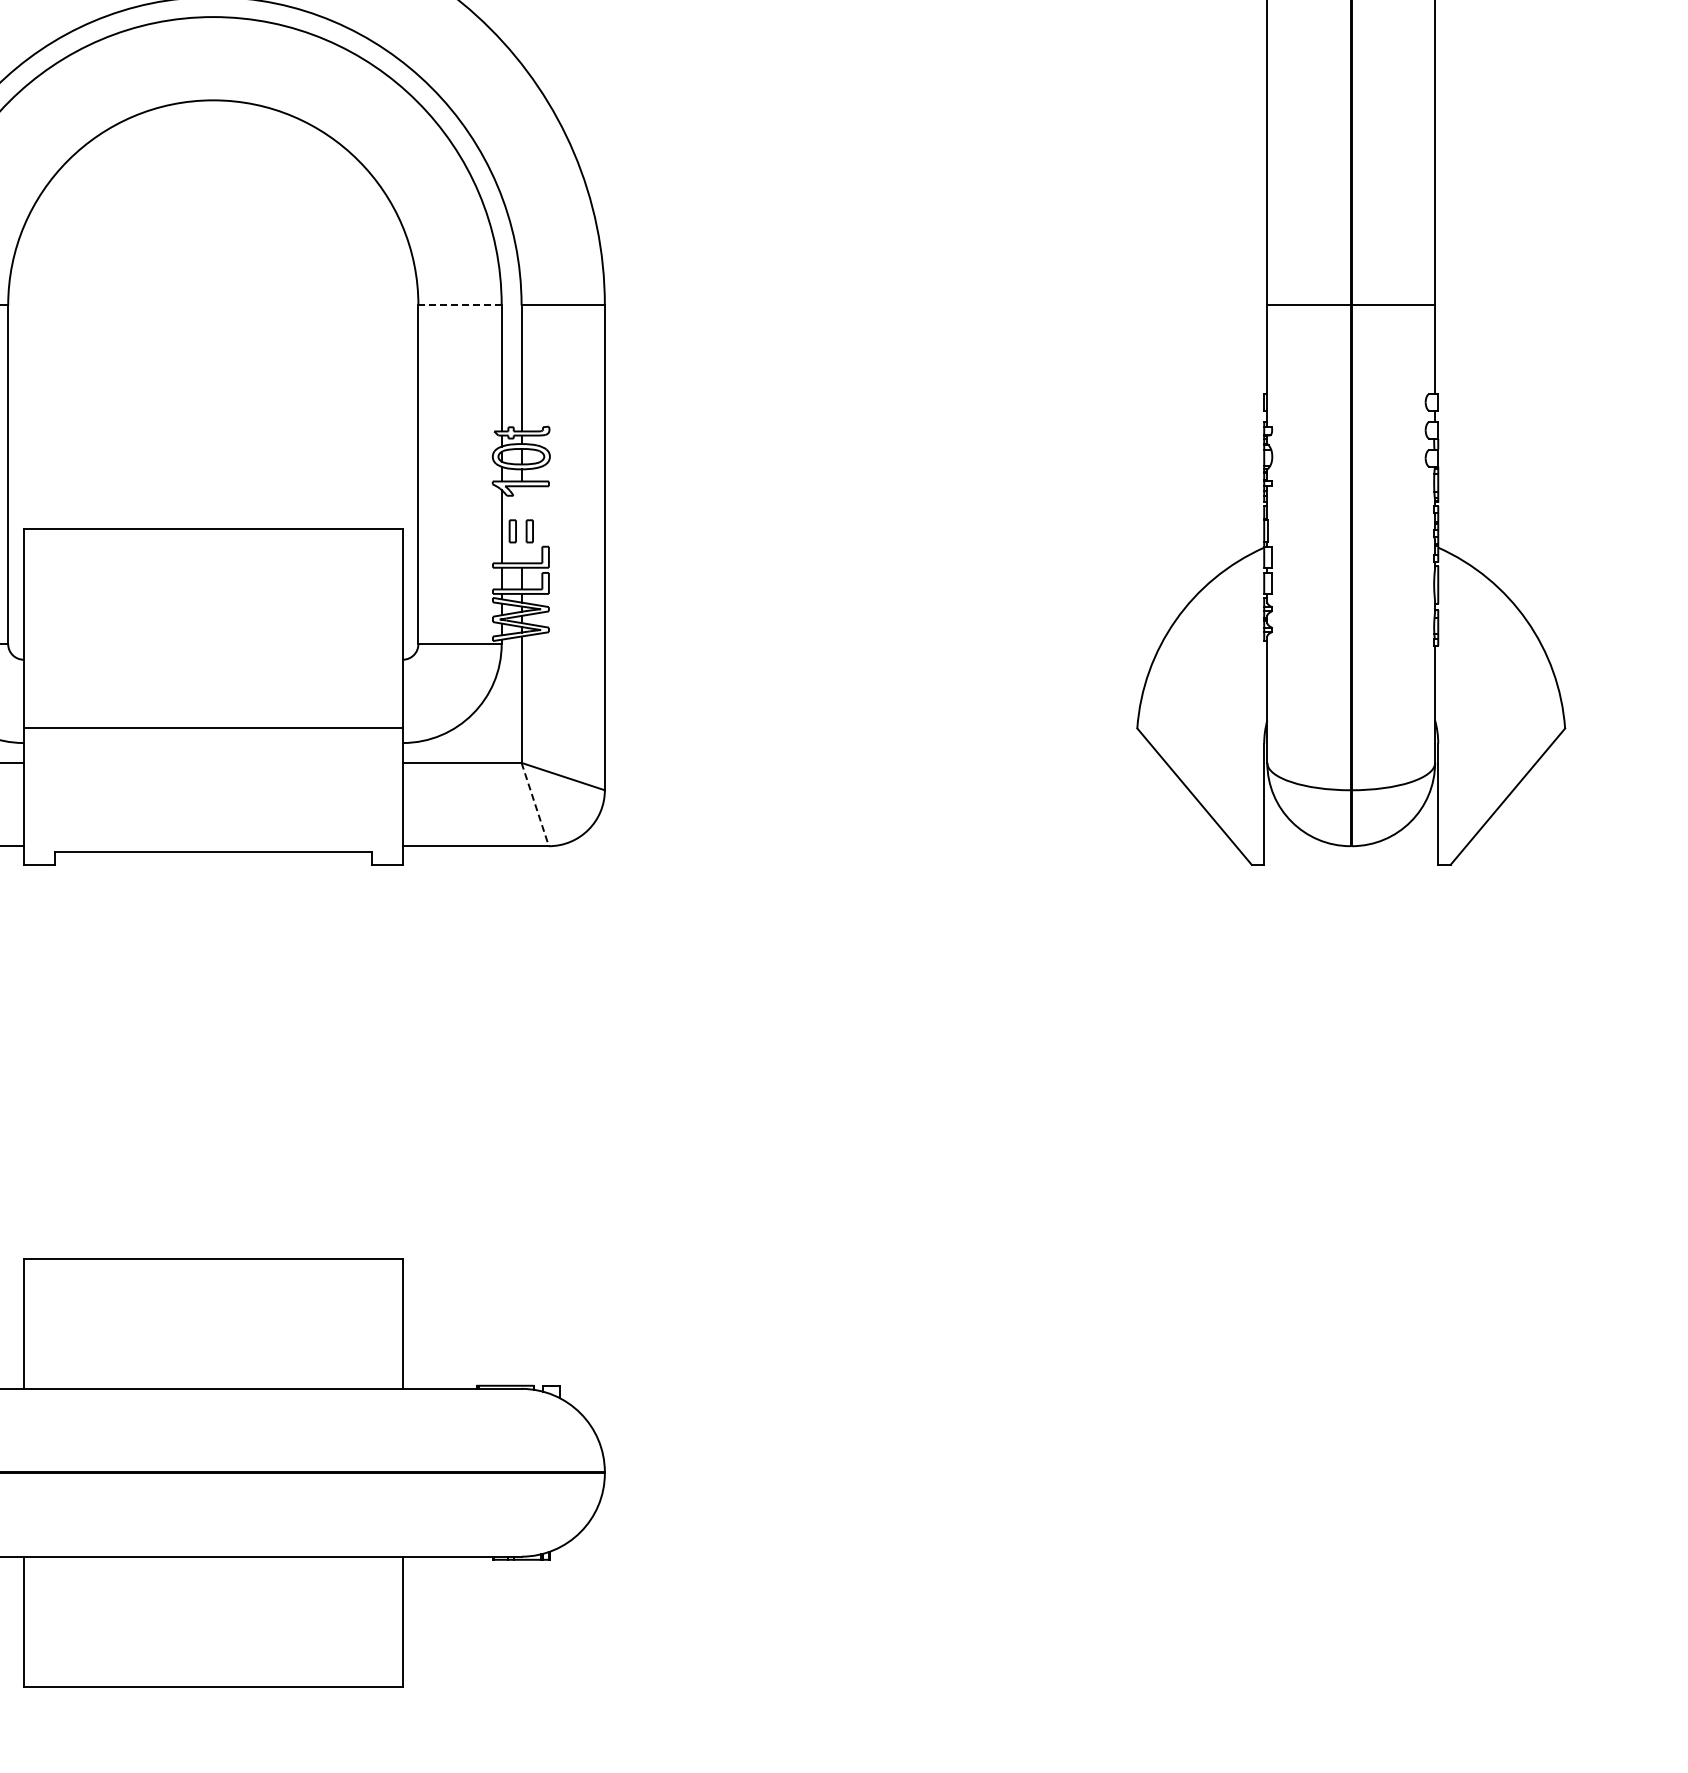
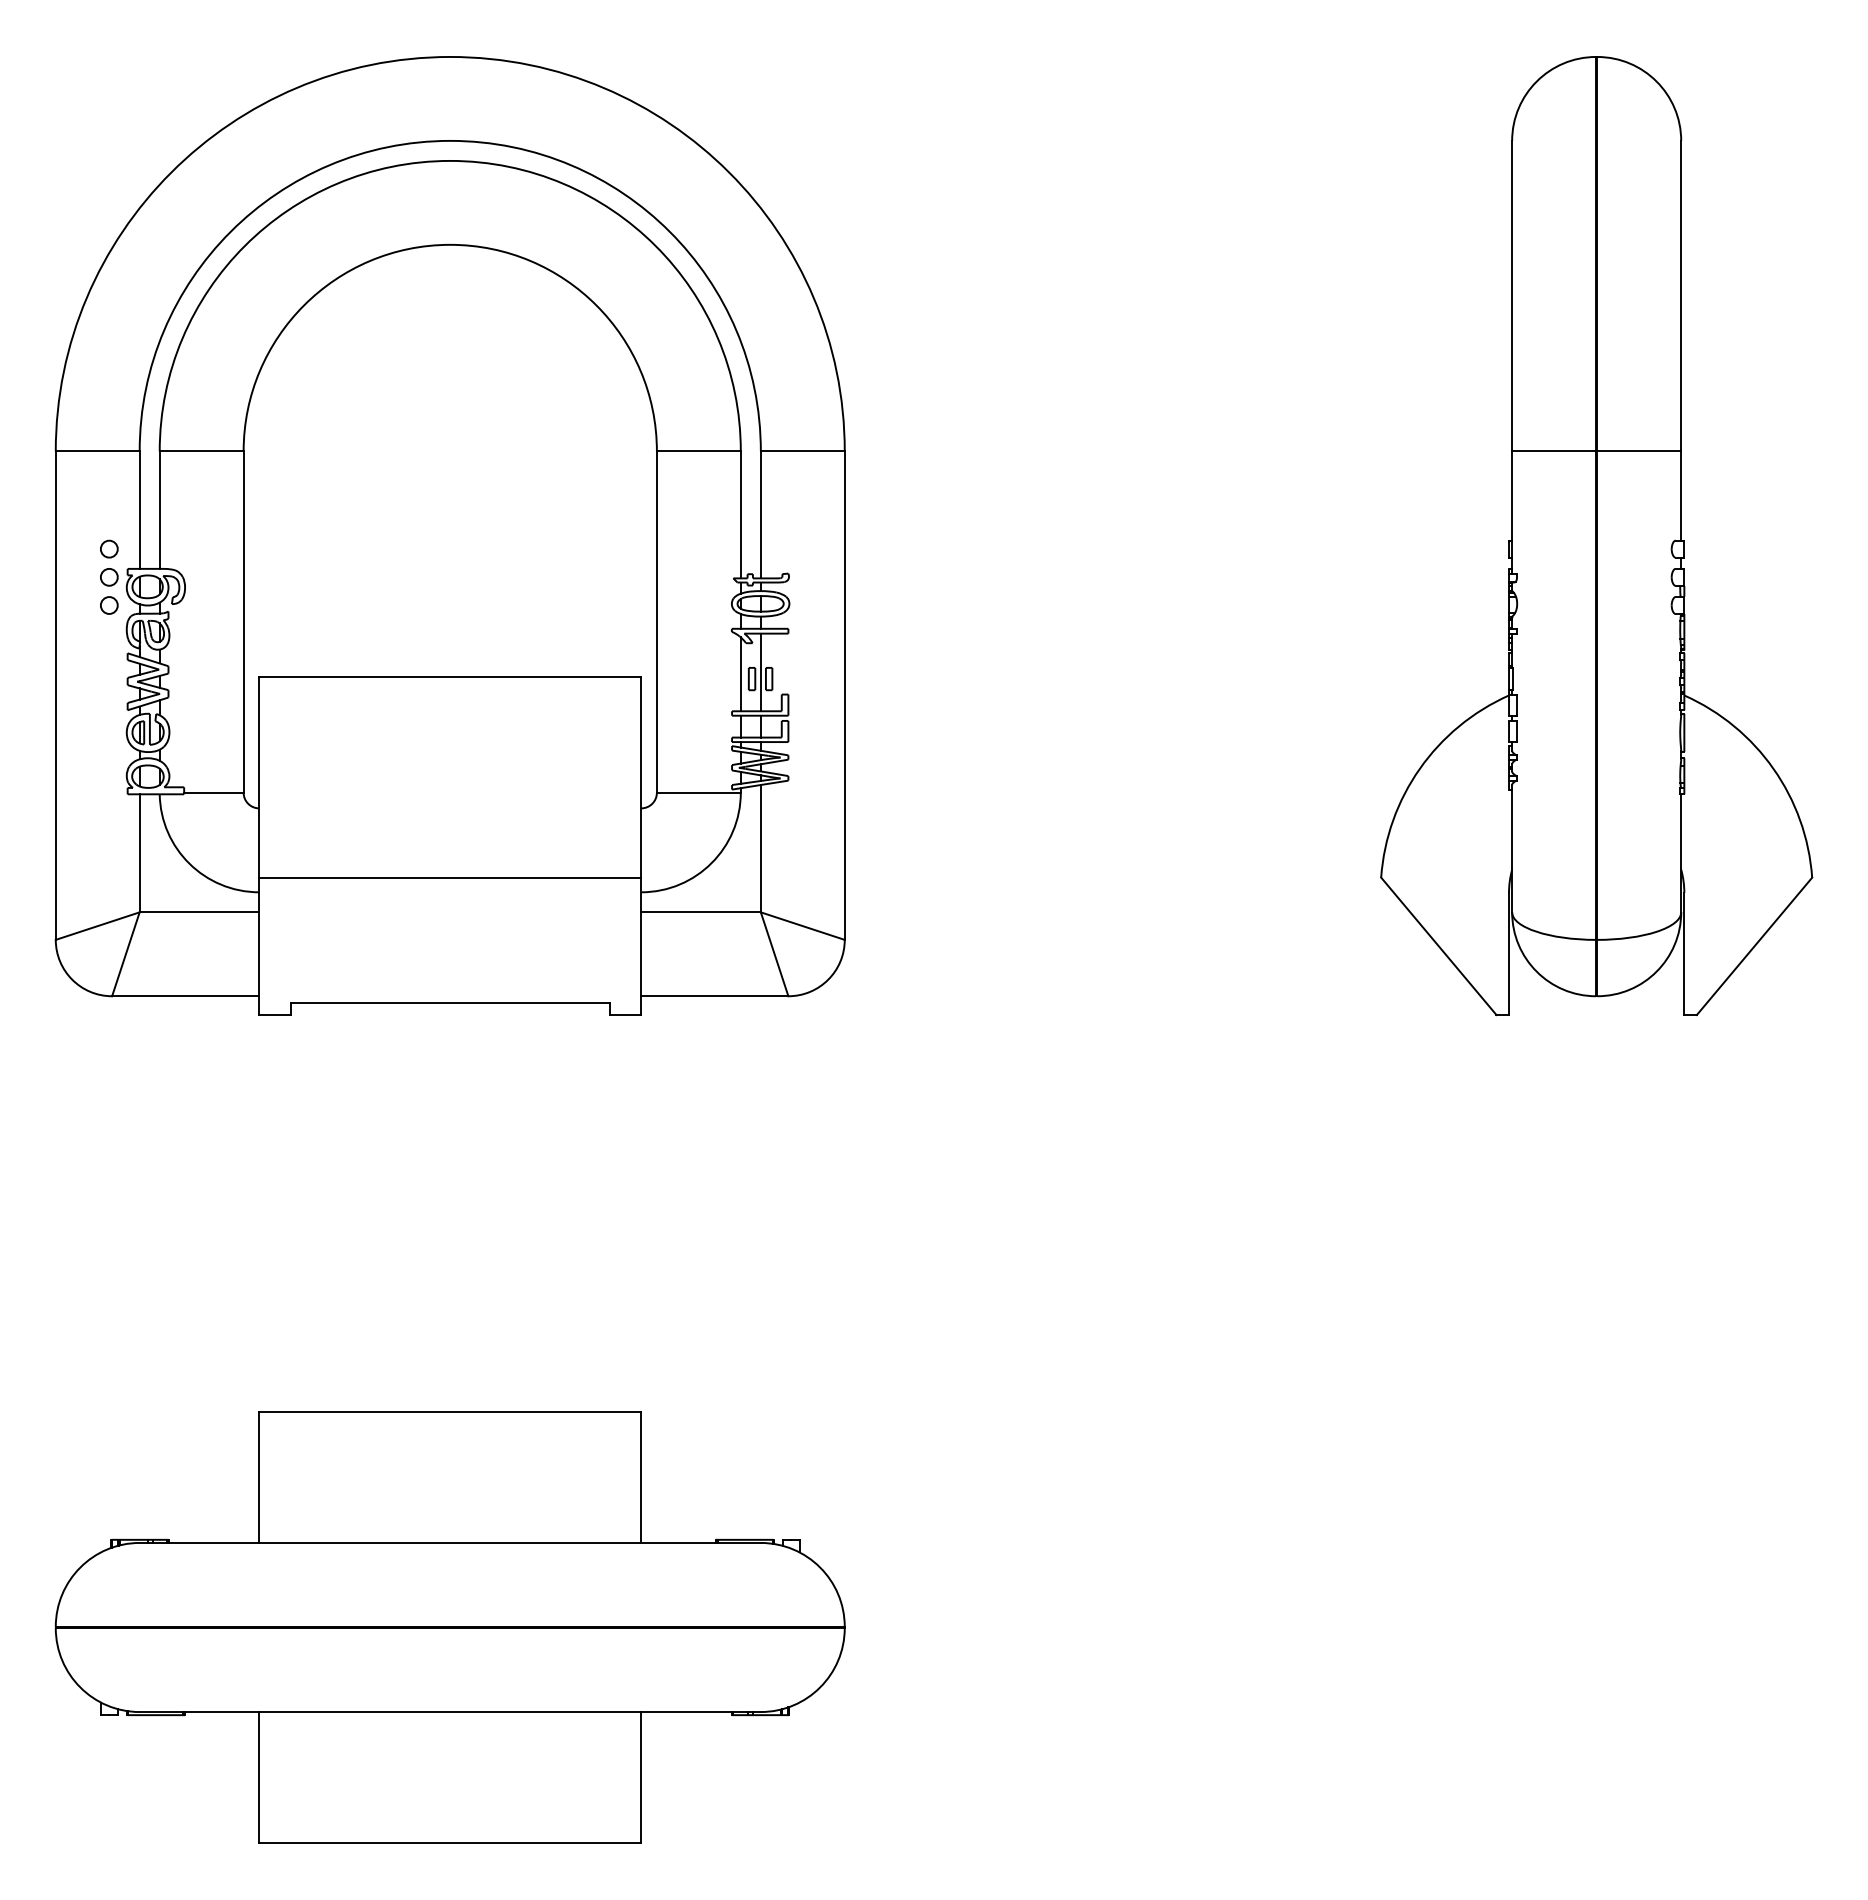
line: (459, 305) -> (698, 451), dashed -> solid
line: (521, 524) -> (760, 672), added
line: (535, 804) -> (774, 954), dashed -> solid

